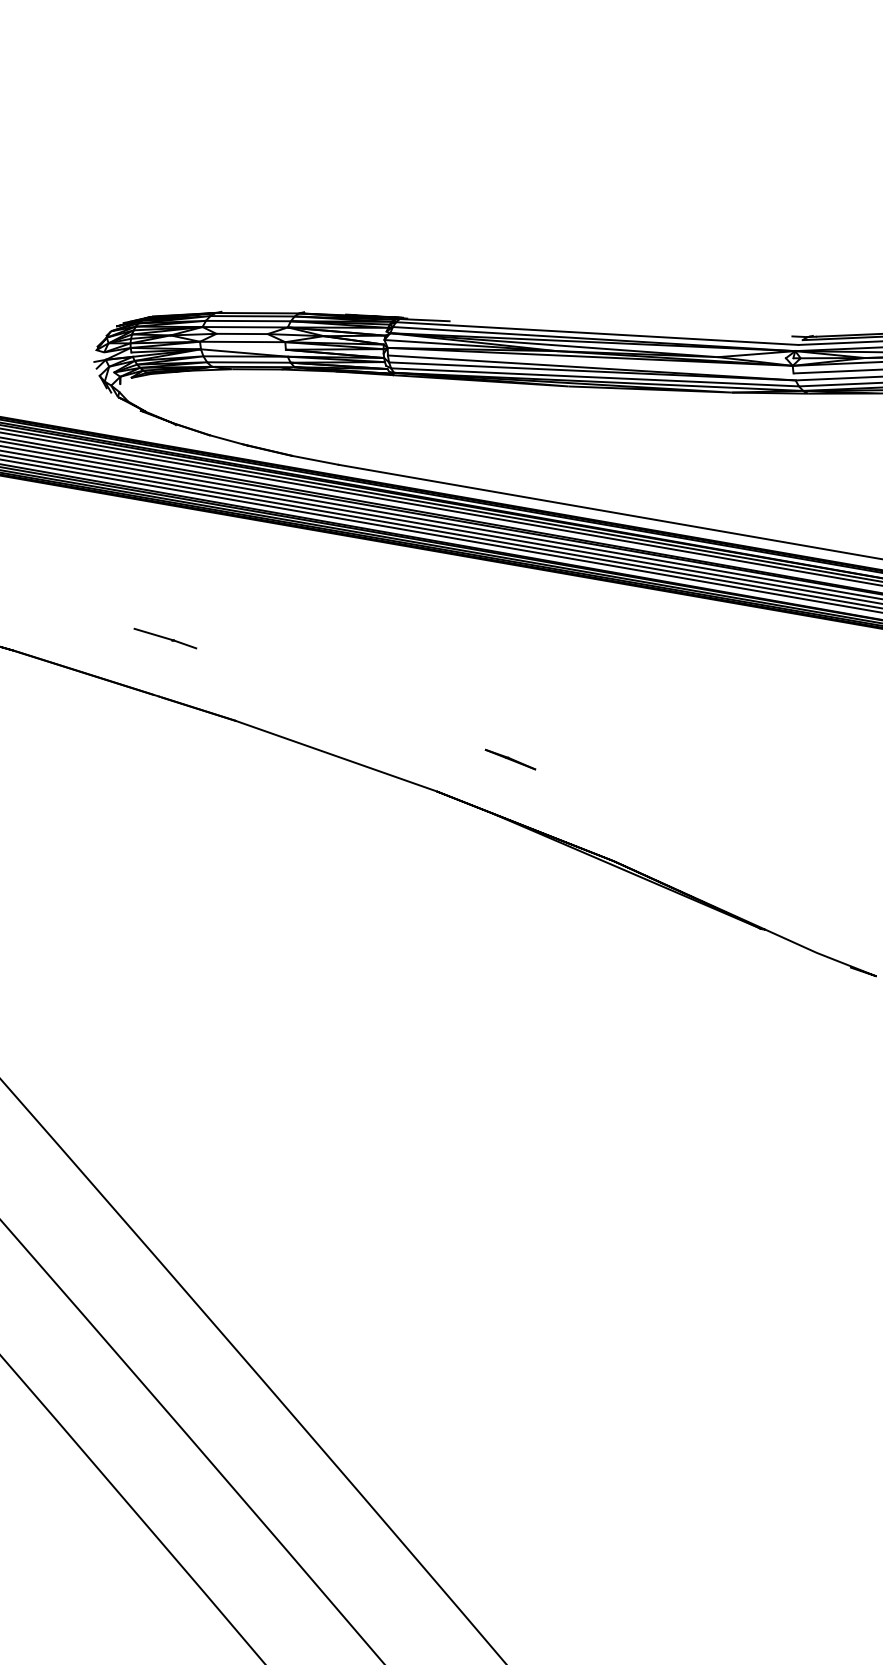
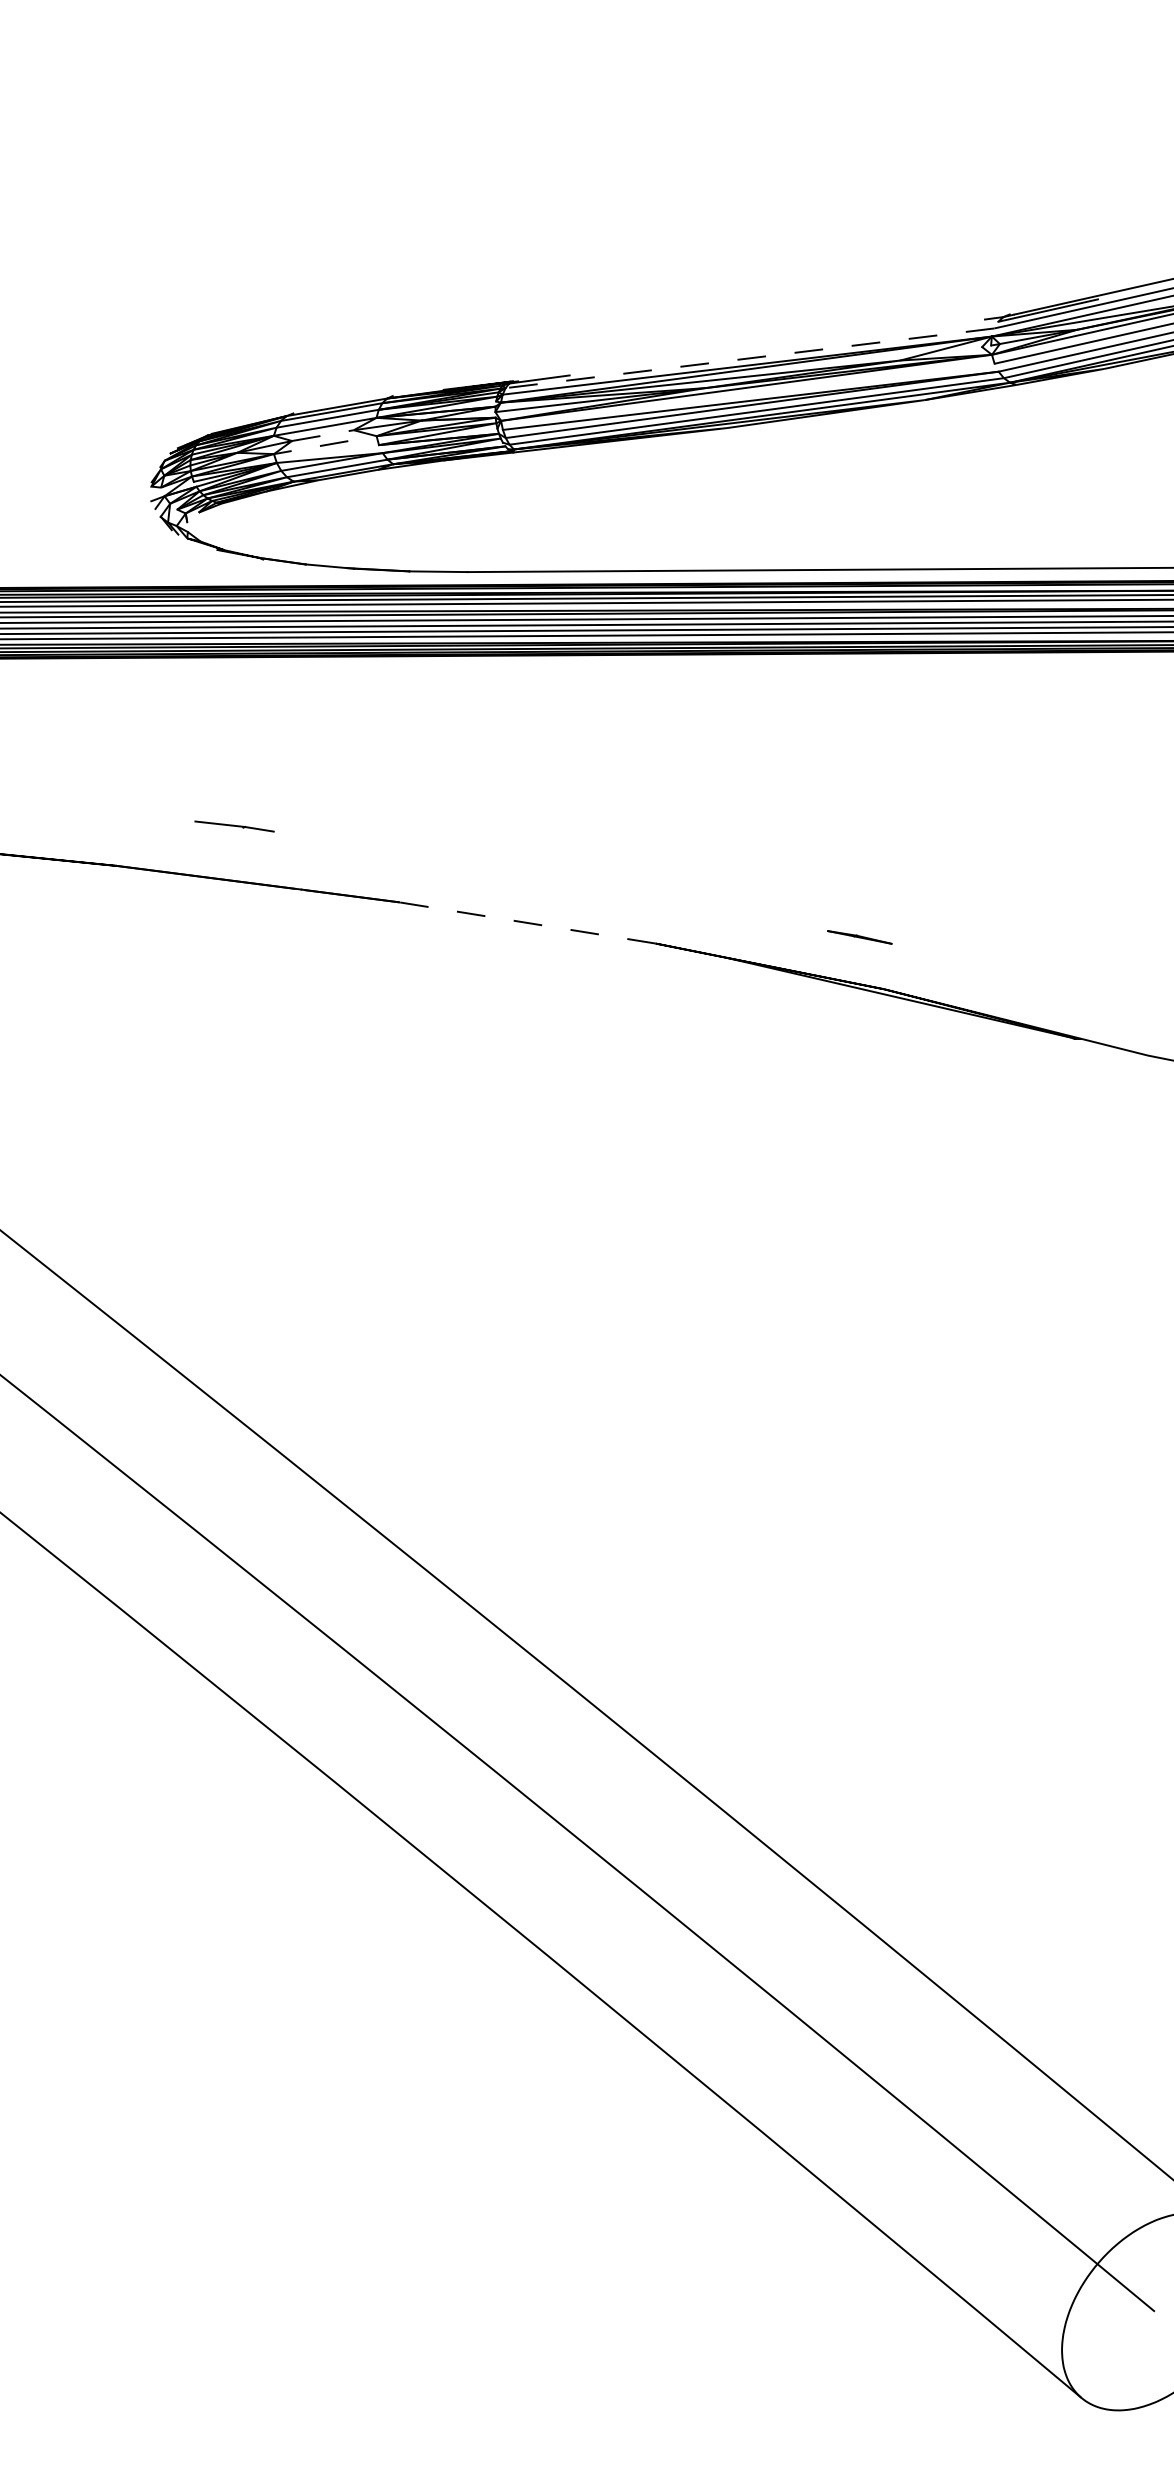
line: (596, 333) -> (749, 358), solid -> dashed
line: (278, 342) -> (368, 437), solid -> dashed
line: (165, 638) -> (234, 826), moved
line: (335, 755) -> (526, 922), solid -> dashed
line: (510, 759) -> (859, 937), moved

